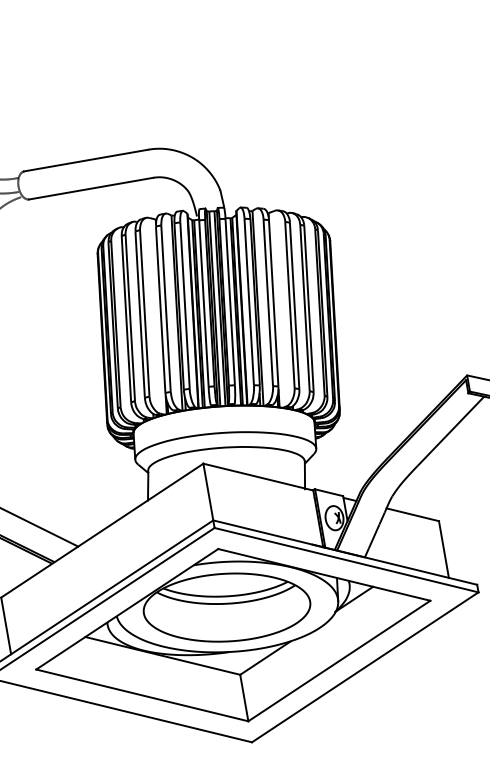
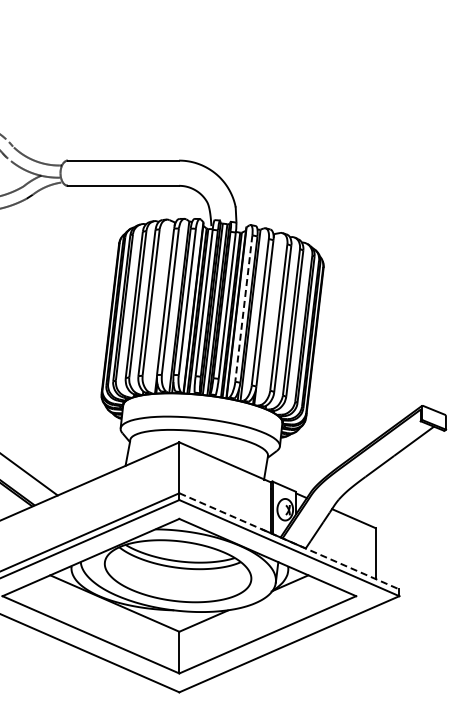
line: (248, 302) -> (243, 308), solid -> dashed
line: (345, 552) -> (289, 541), solid -> dashed

